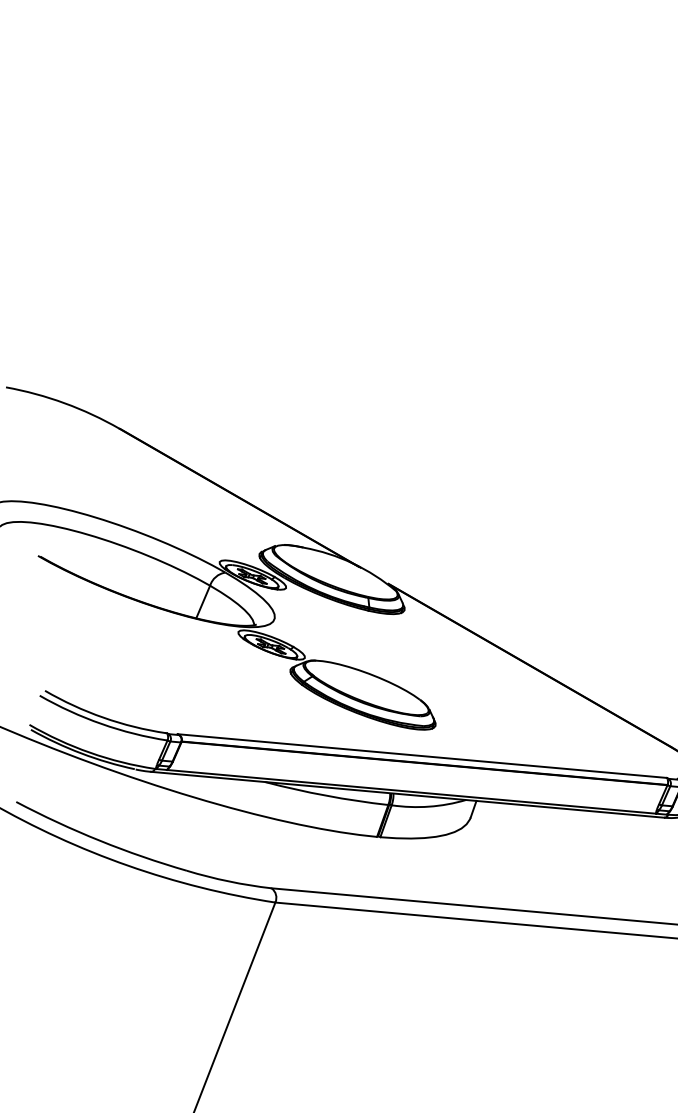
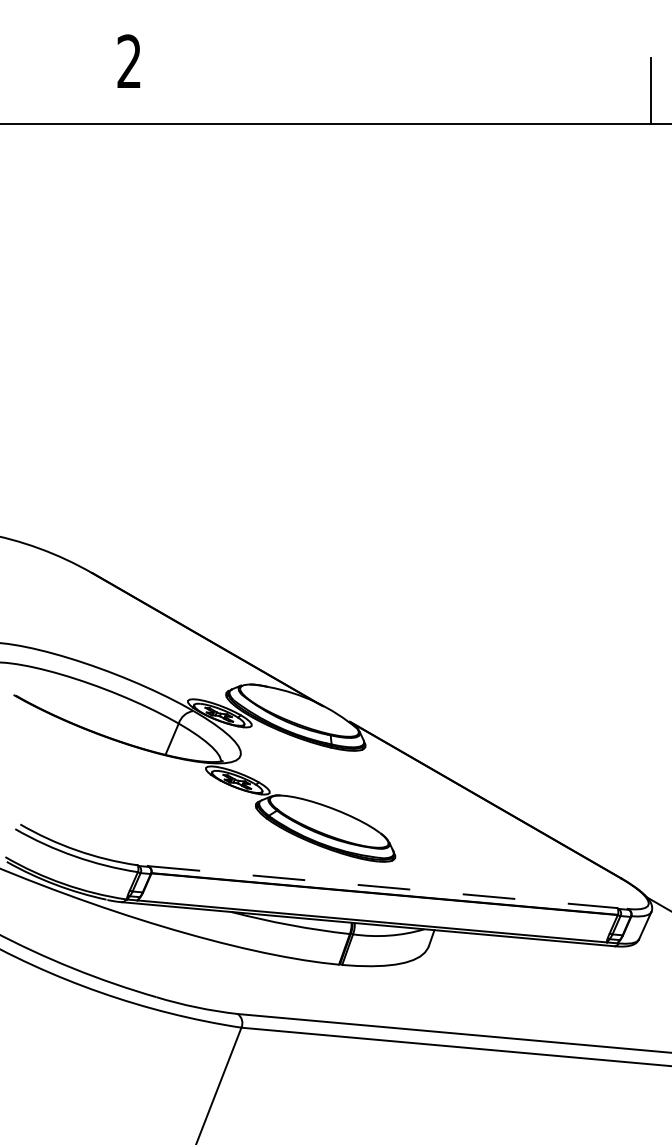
line: (422, 756) -> (382, 887), solid -> dashed

